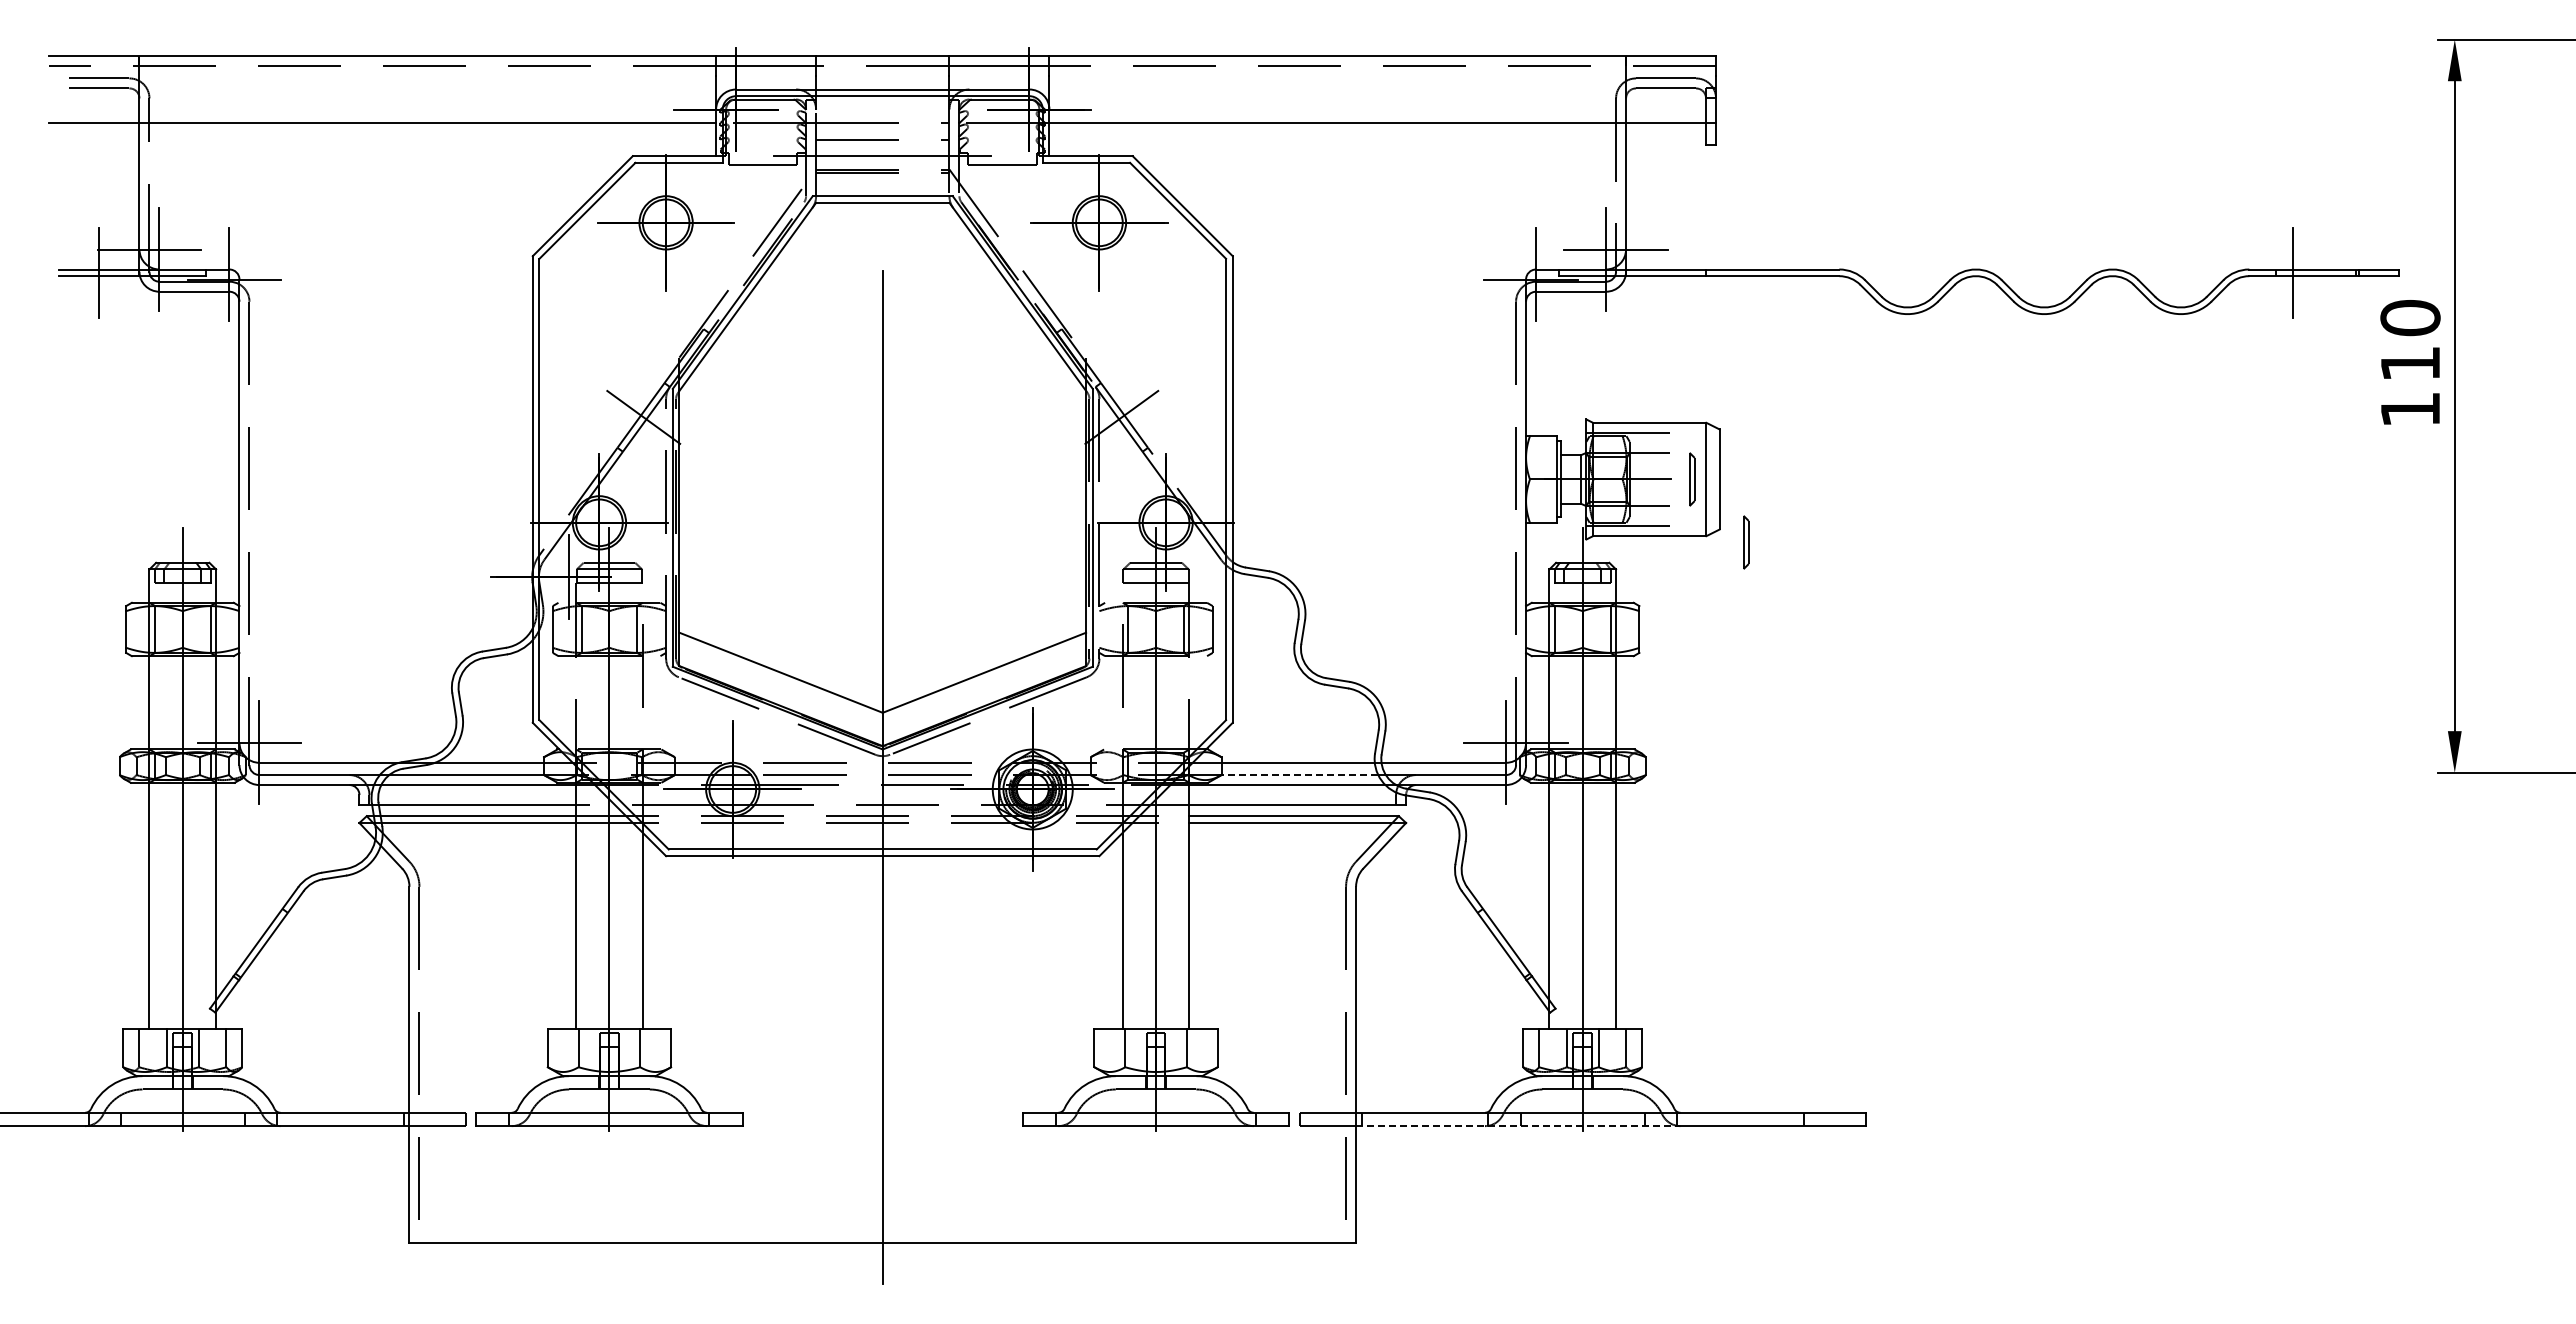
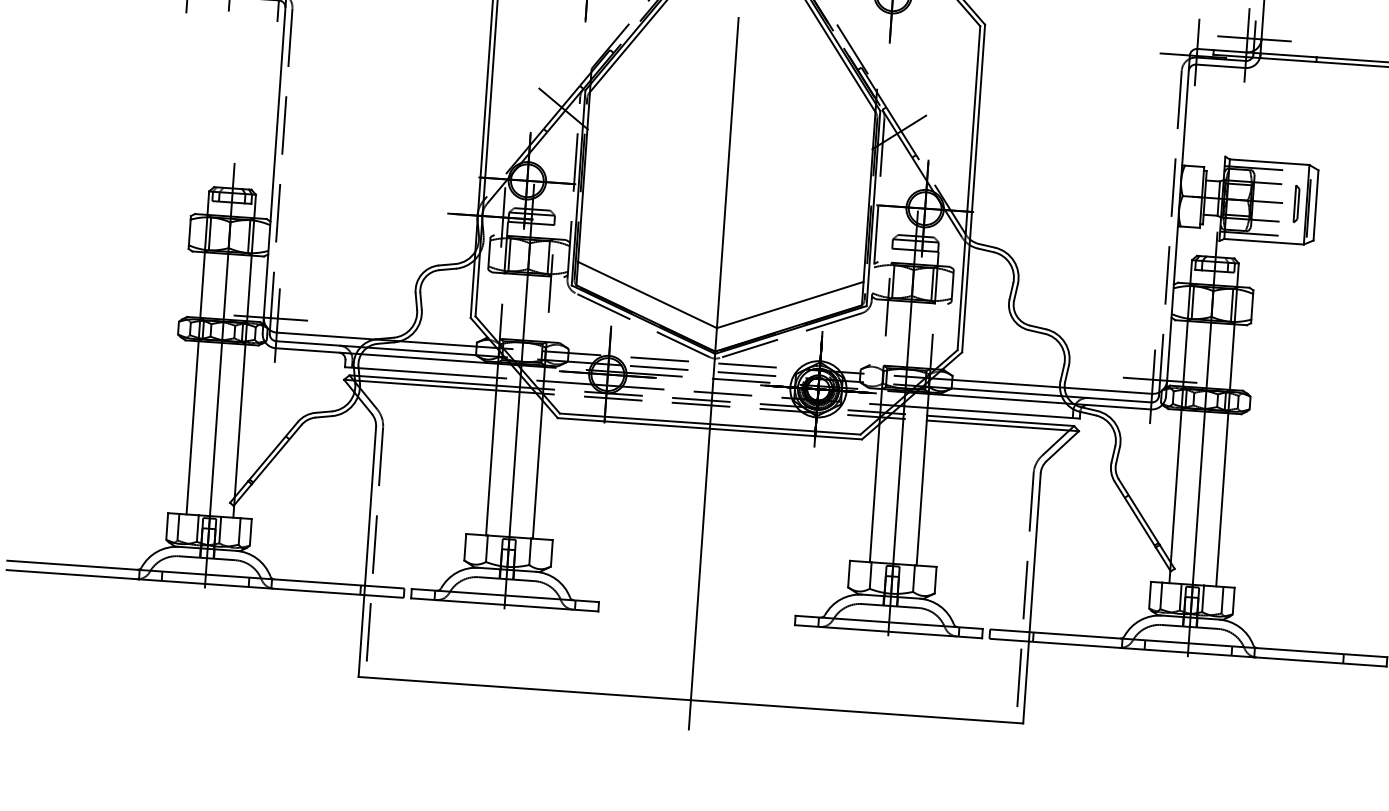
line: (1709, 479) -> (1308, 204), added
part: (1746, 542) -> (1331, 250), removed
line: (1299, 775) -> (1006, 392), dashed -> solid
line: (1517, 1126) -> (1142, 649), dashed -> solid

